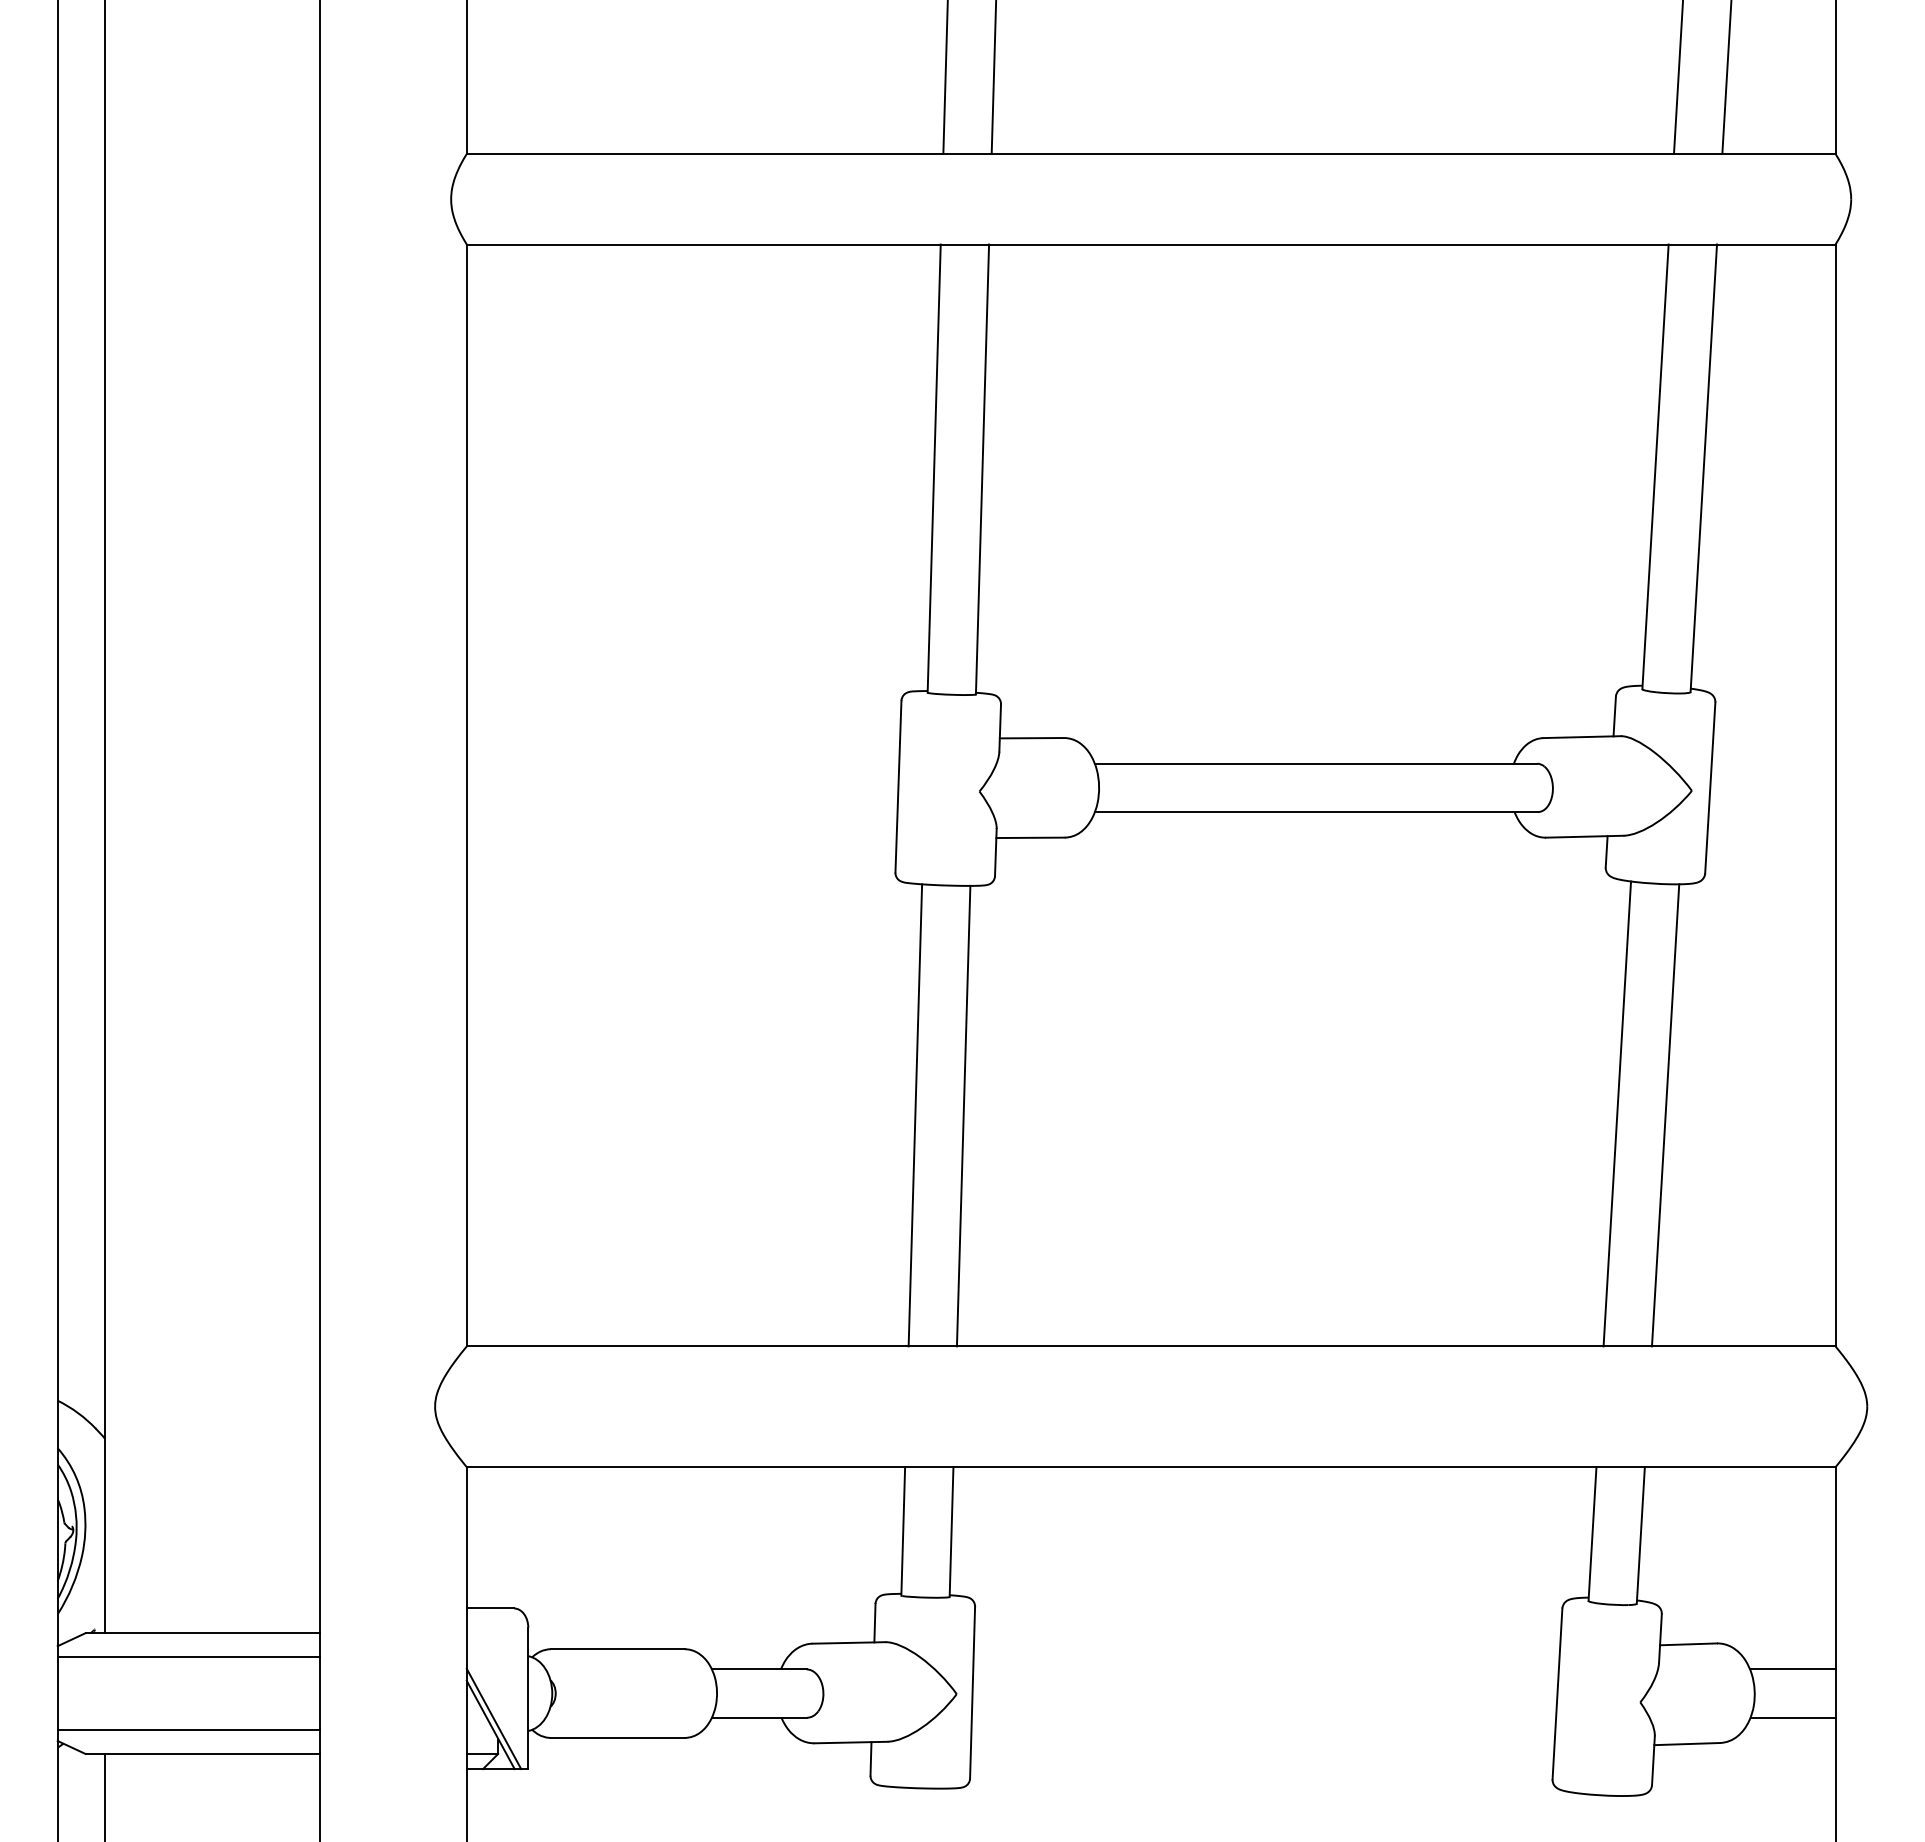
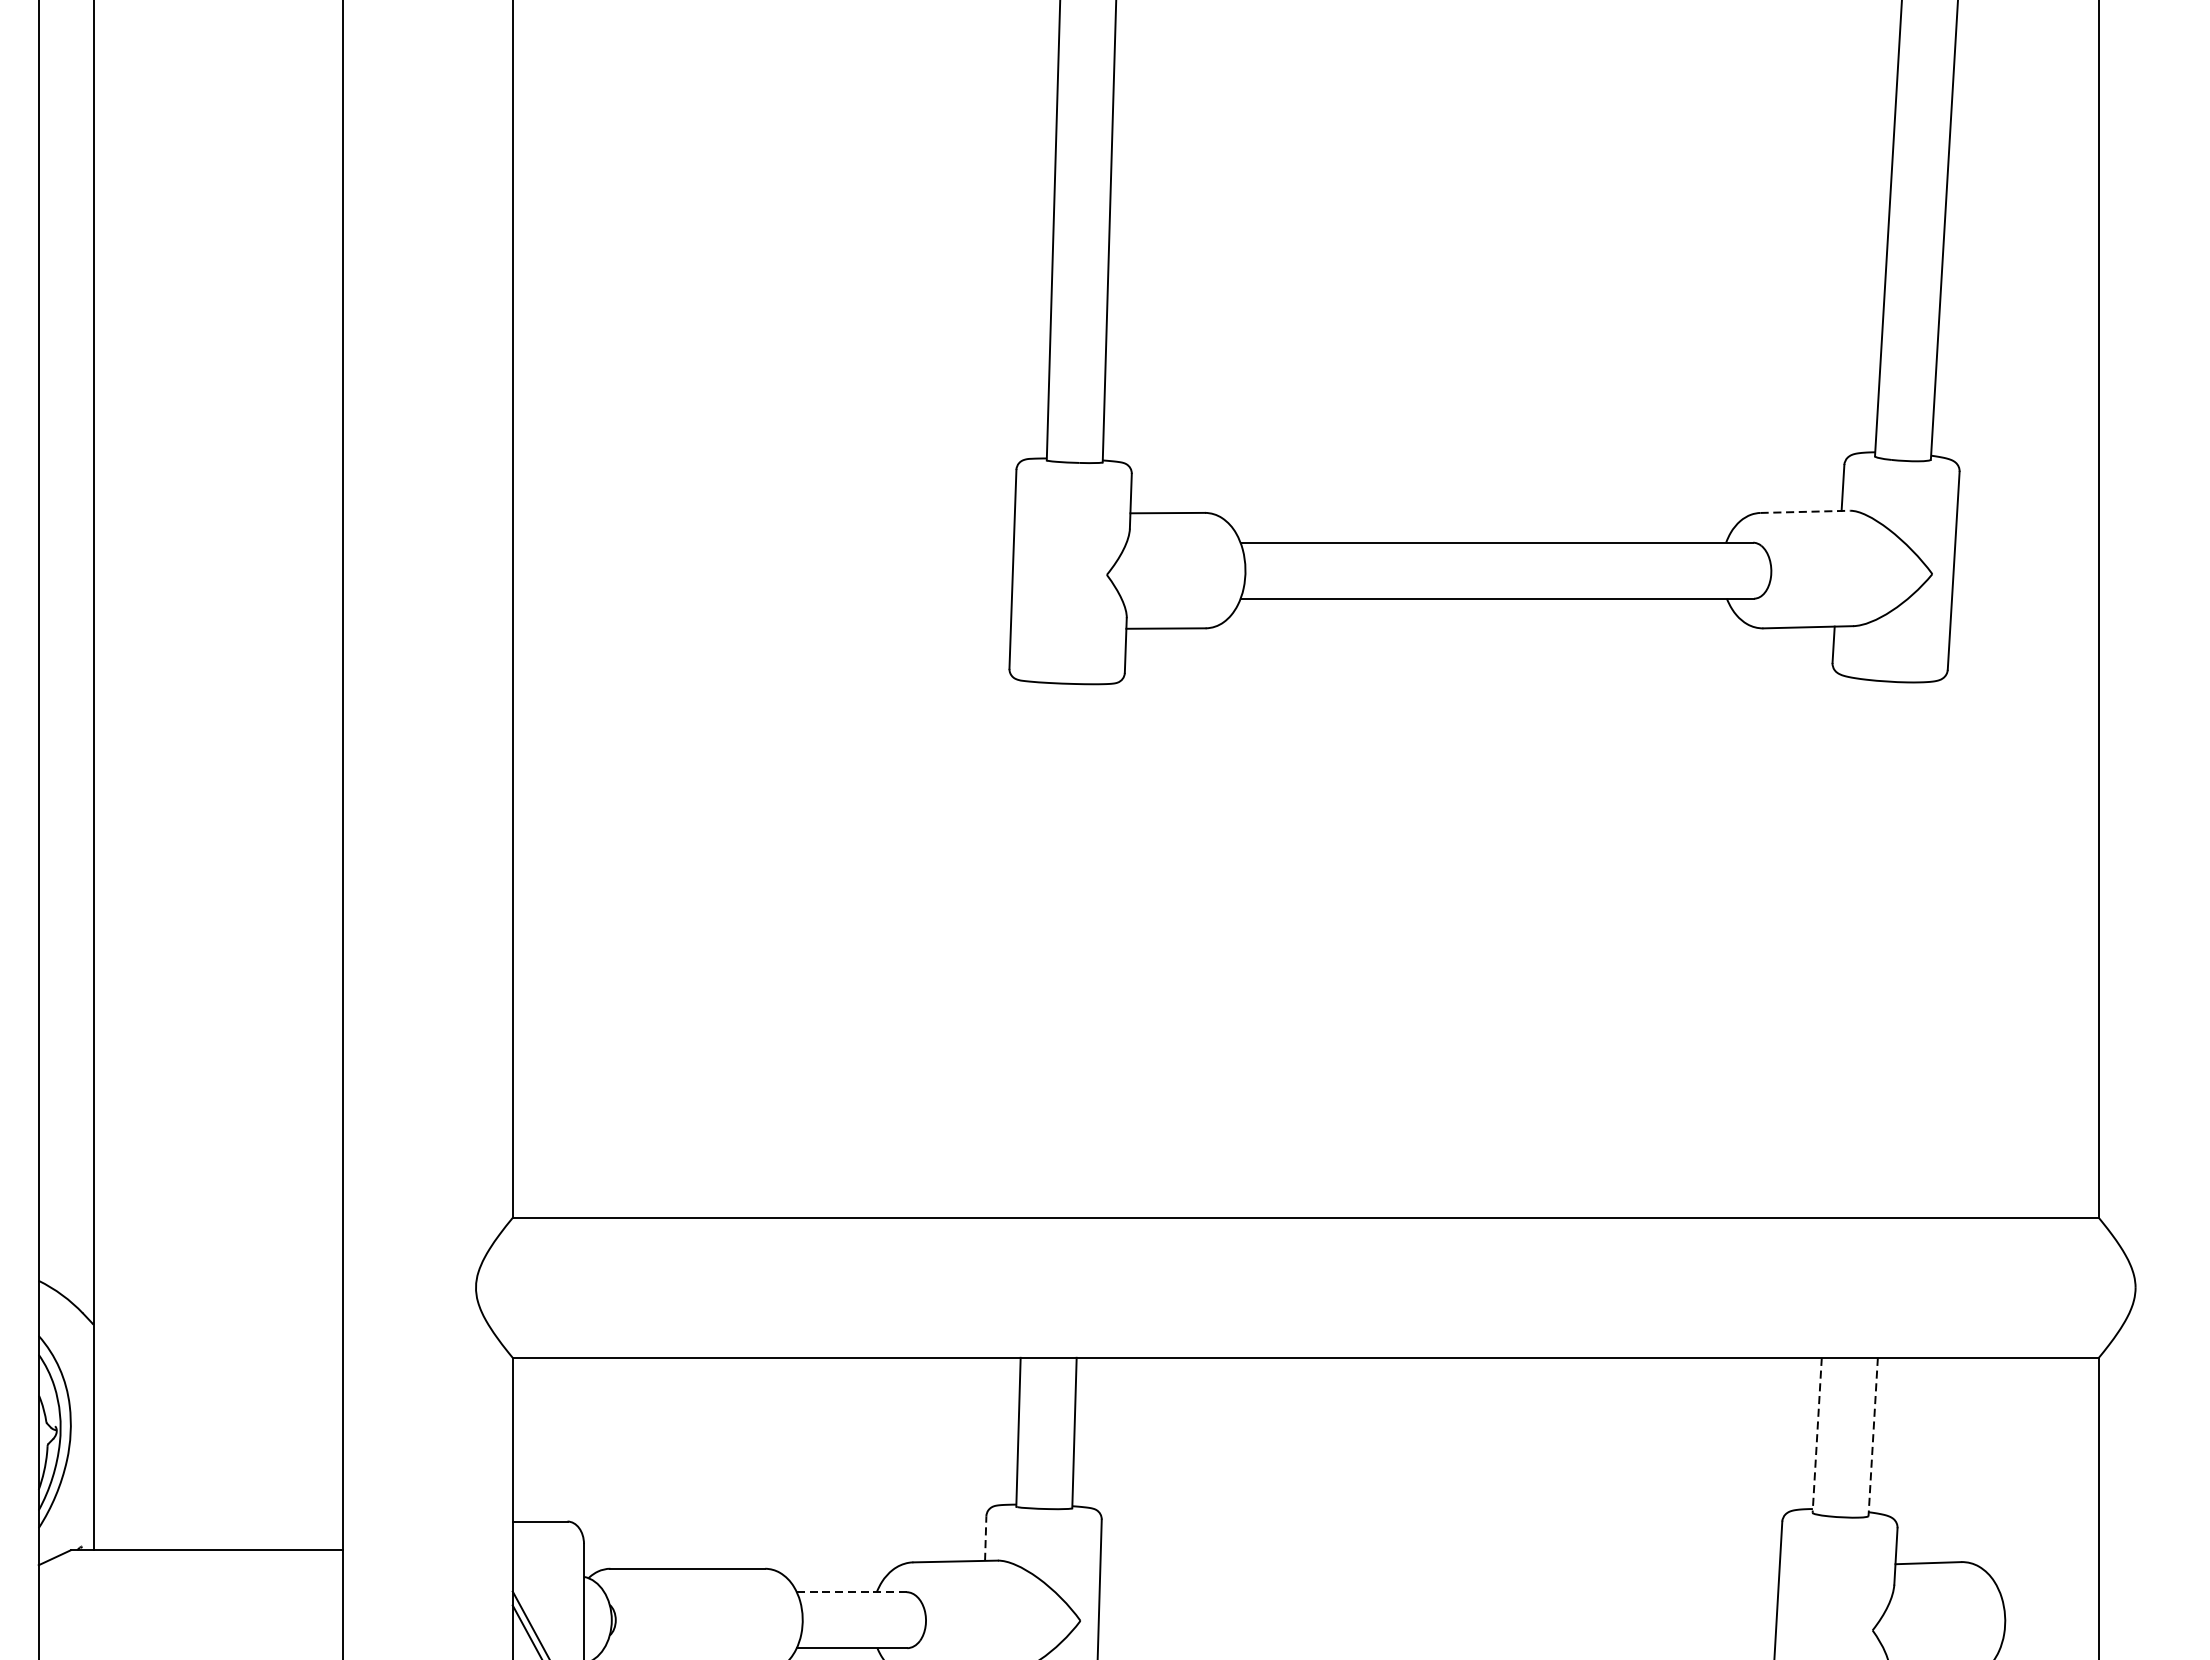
line: (1582, 737) -> (1805, 512), solid -> dashed
line: (1617, 1113) -> (1846, 948), removed
line: (915, 1115) -> (1032, 950), removed
line: (963, 1115) -> (1088, 950), removed
line: (1665, 1115) -> (1901, 950), removed
line: (1592, 1534) -> (1817, 1435), solid -> dashed
line: (1640, 1535) -> (1872, 1437), solid -> dashed
line: (874, 1622) -> (985, 1537), solid -> dashed
line: (188, 1657) -> (190, 1578), removed
line: (759, 1669) -> (851, 1592), solid -> dashed
line: (1792, 1669) -> (2048, 1592), removed
line: (1792, 1717) -> (2048, 1647), removed

